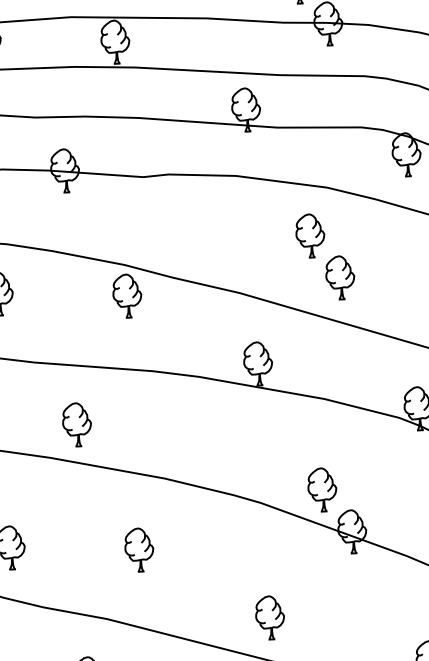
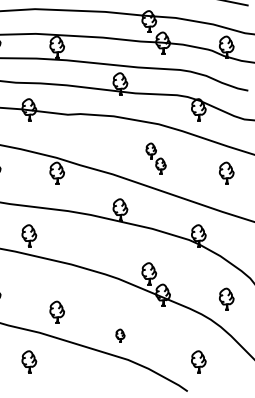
part: (323, 256) -> (155, 158), size x0.7
part: (137, 548) -> (56, 311), moved
part: (270, 616) -> (120, 335), size x0.6

